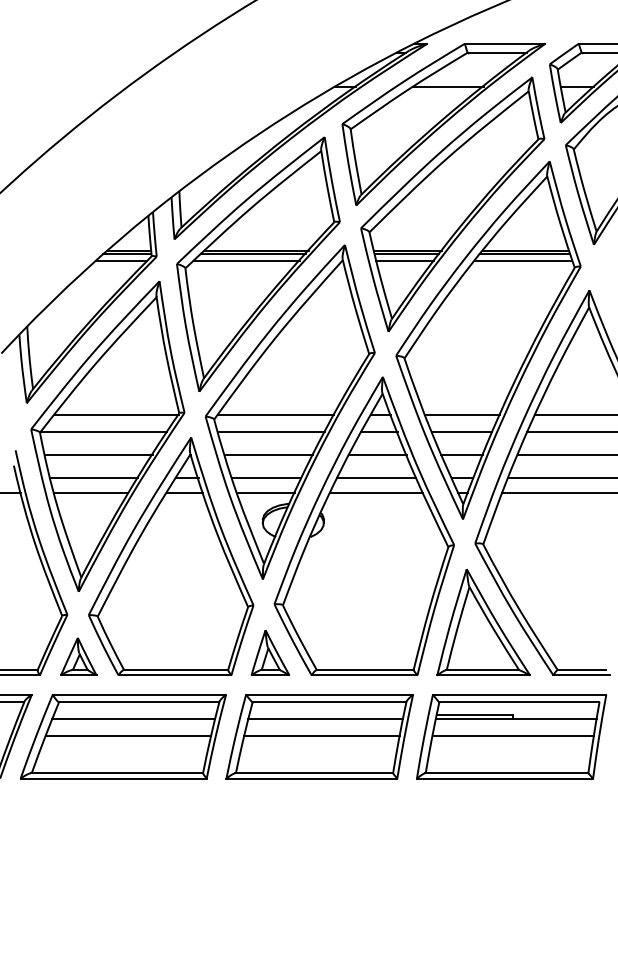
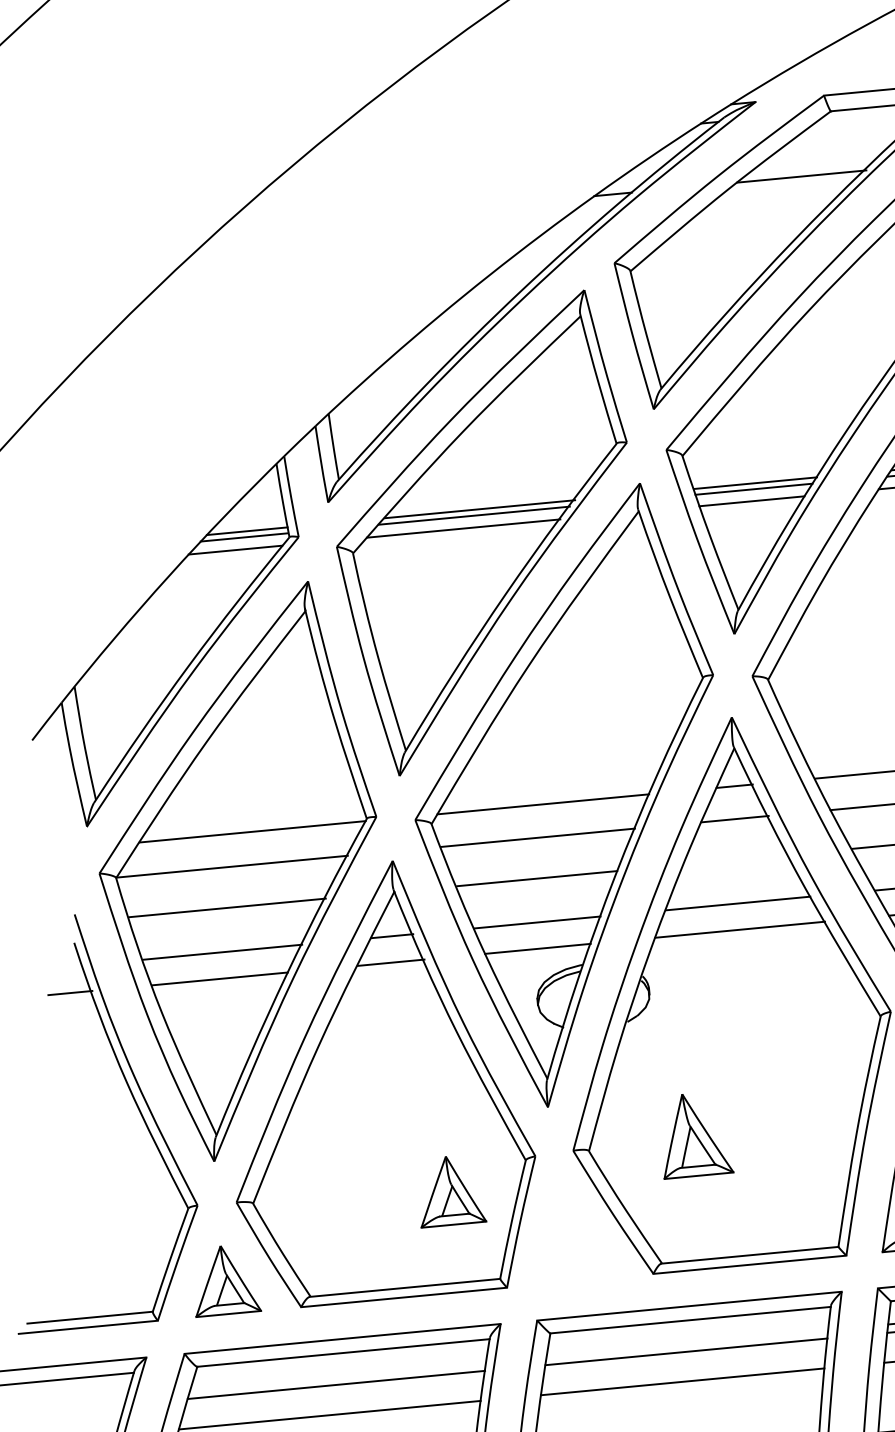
line: (377, 454) -> (735, 859), removed
part: (205, 619) -> (450, 1190), added
part: (269, 652) -> (693, 1134), moved

